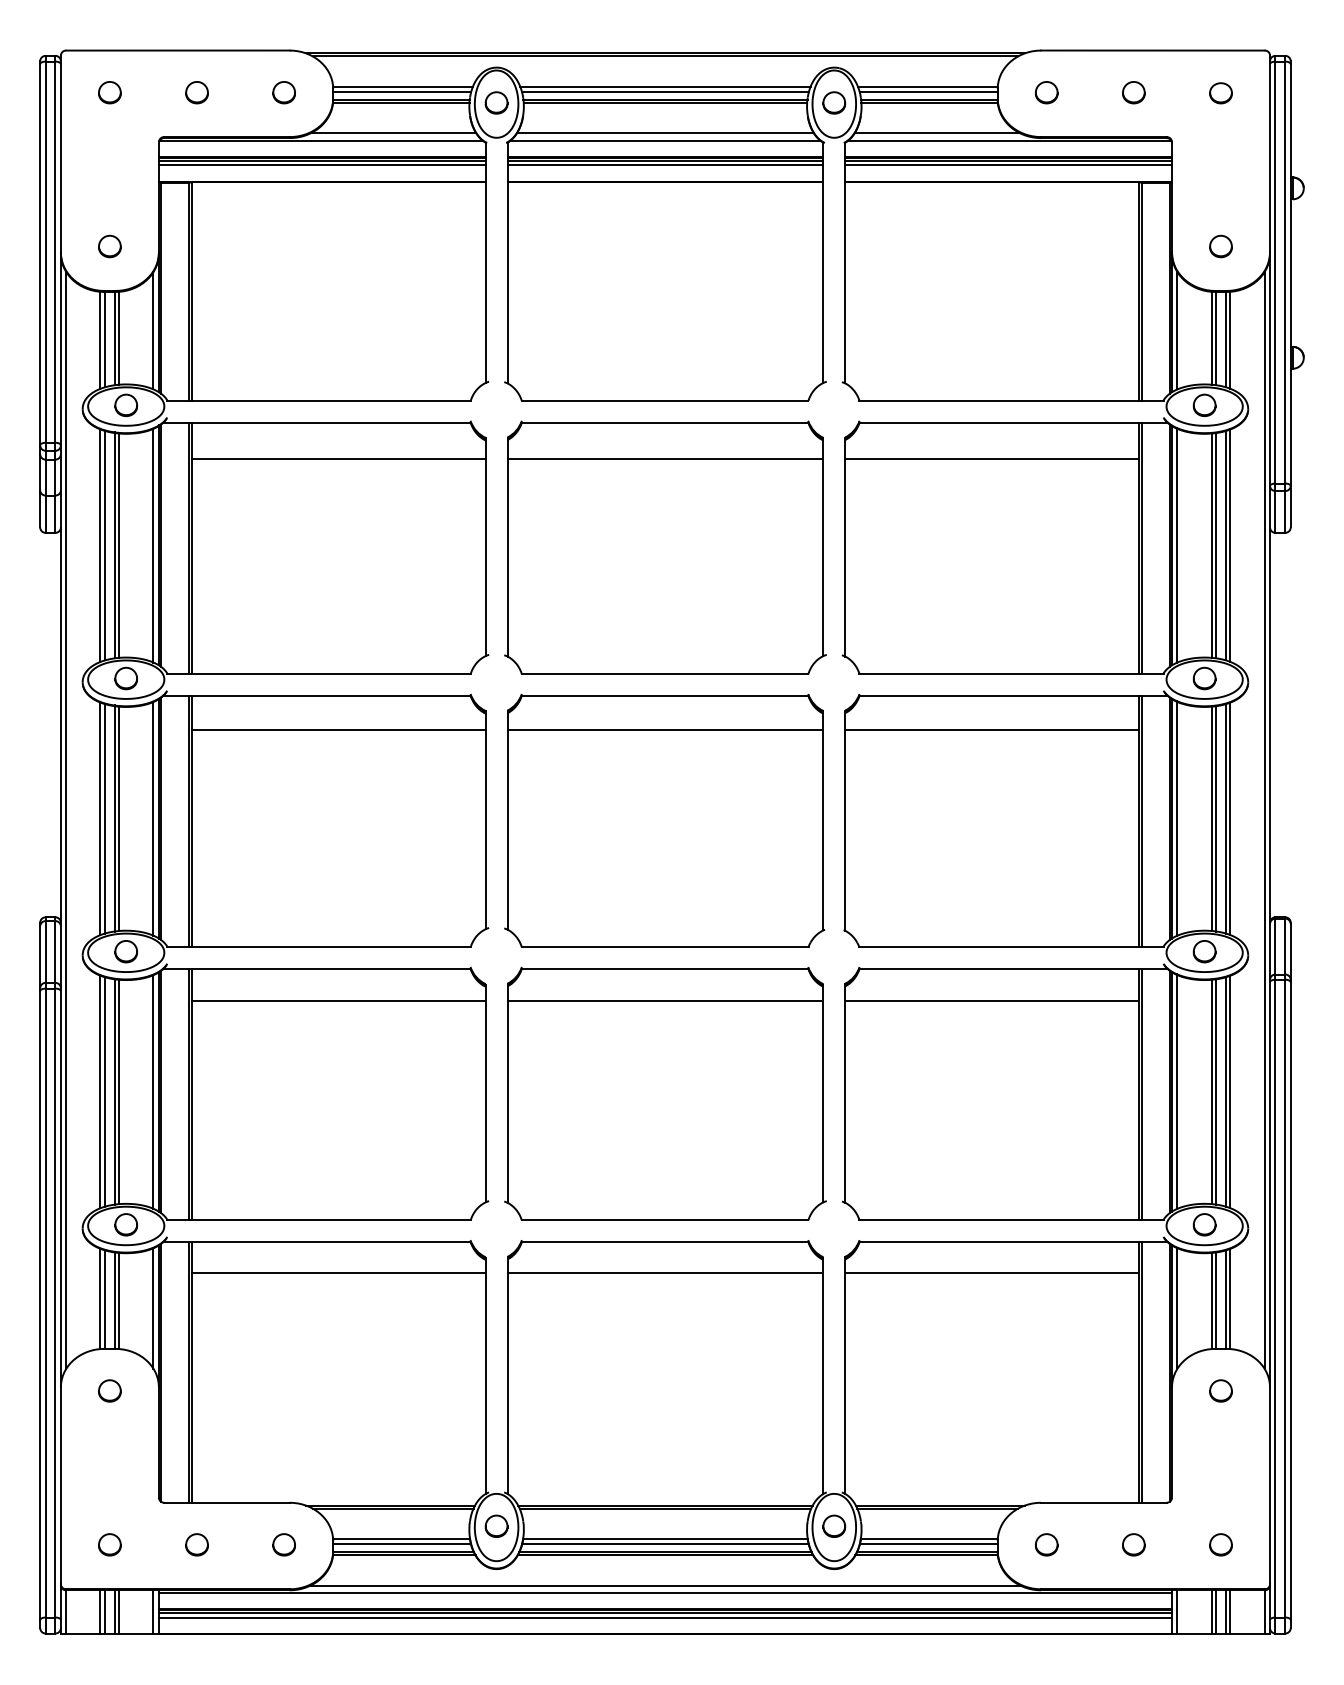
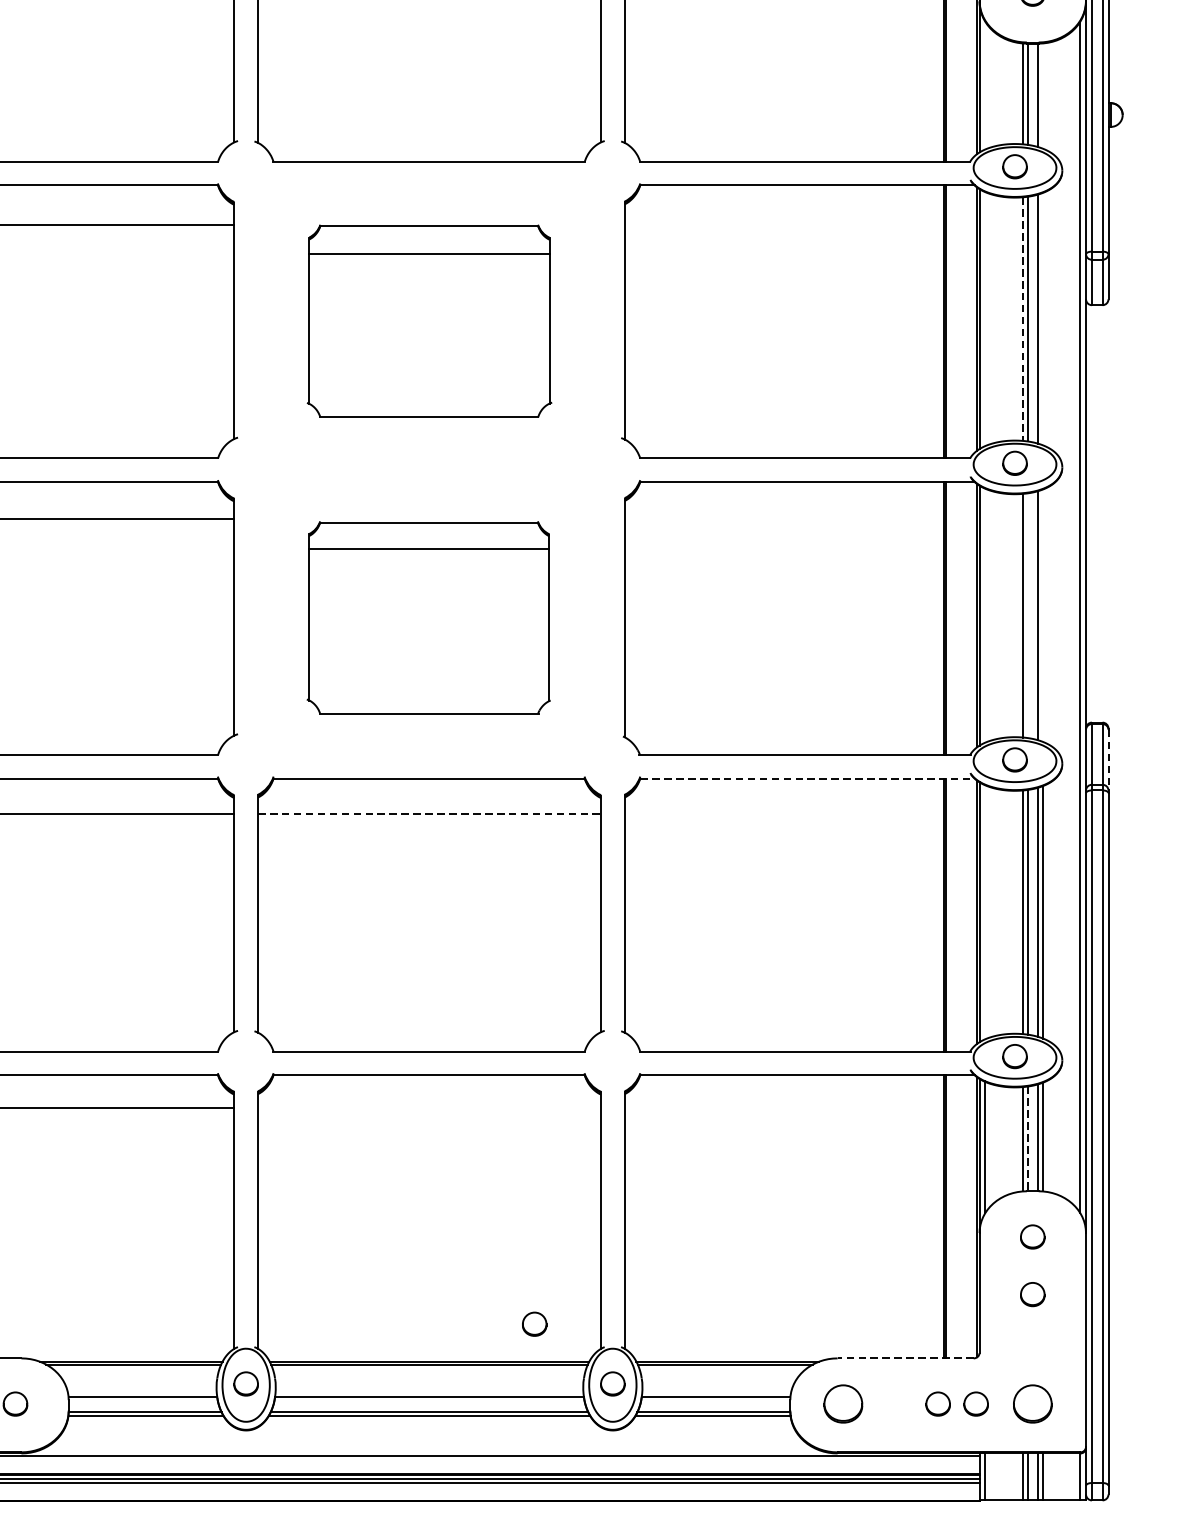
line: (1177, 330) -> (985, 85), removed
line: (1230, 339) -> (1043, 95), removed
line: (992, 459) -> (784, 225), removed
line: (1177, 545) -> (985, 318), removed
line: (1230, 545) -> (1043, 318), removed
line: (1211, 546) -> (1022, 319), solid -> dashed
part: (665, 547) -> (429, 321), size x0.7
line: (992, 729) -> (784, 518), removed
line: (1177, 818) -> (985, 615), removed
line: (1216, 818) -> (1027, 615), removed
line: (1230, 818) -> (1043, 615), removed
part: (664, 820) -> (428, 617), size x0.7
line: (1290, 951) -> (1108, 759), solid -> dashed
line: (1013, 968) -> (807, 778), solid -> dashed
line: (665, 1001) -> (429, 814), solid -> dashed
line: (992, 1001) -> (784, 814), removed
line: (1177, 1091) -> (985, 911), removed
line: (665, 1272) -> (429, 1108), removed
line: (992, 1272) -> (784, 1108), removed
line: (1216, 1301) -> (1027, 1139), solid -> dashed
part: (1220, 1443) -> (1032, 1294), added
part: (762, 1470) -> (534, 1323), added
line: (1103, 1502) -> (905, 1358), solid -> dashed
line: (402, 1544) -> (143, 1403), removed
line: (665, 1544) -> (429, 1403), removed
line: (928, 1544) -> (715, 1403), removed
part: (1046, 1544) -> (843, 1403), size x1.6
part: (1168, 1544) -> (975, 1403), added
part: (1220, 1544) -> (1032, 1403), size x1.6
line: (665, 1585) -> (429, 1448), removed

